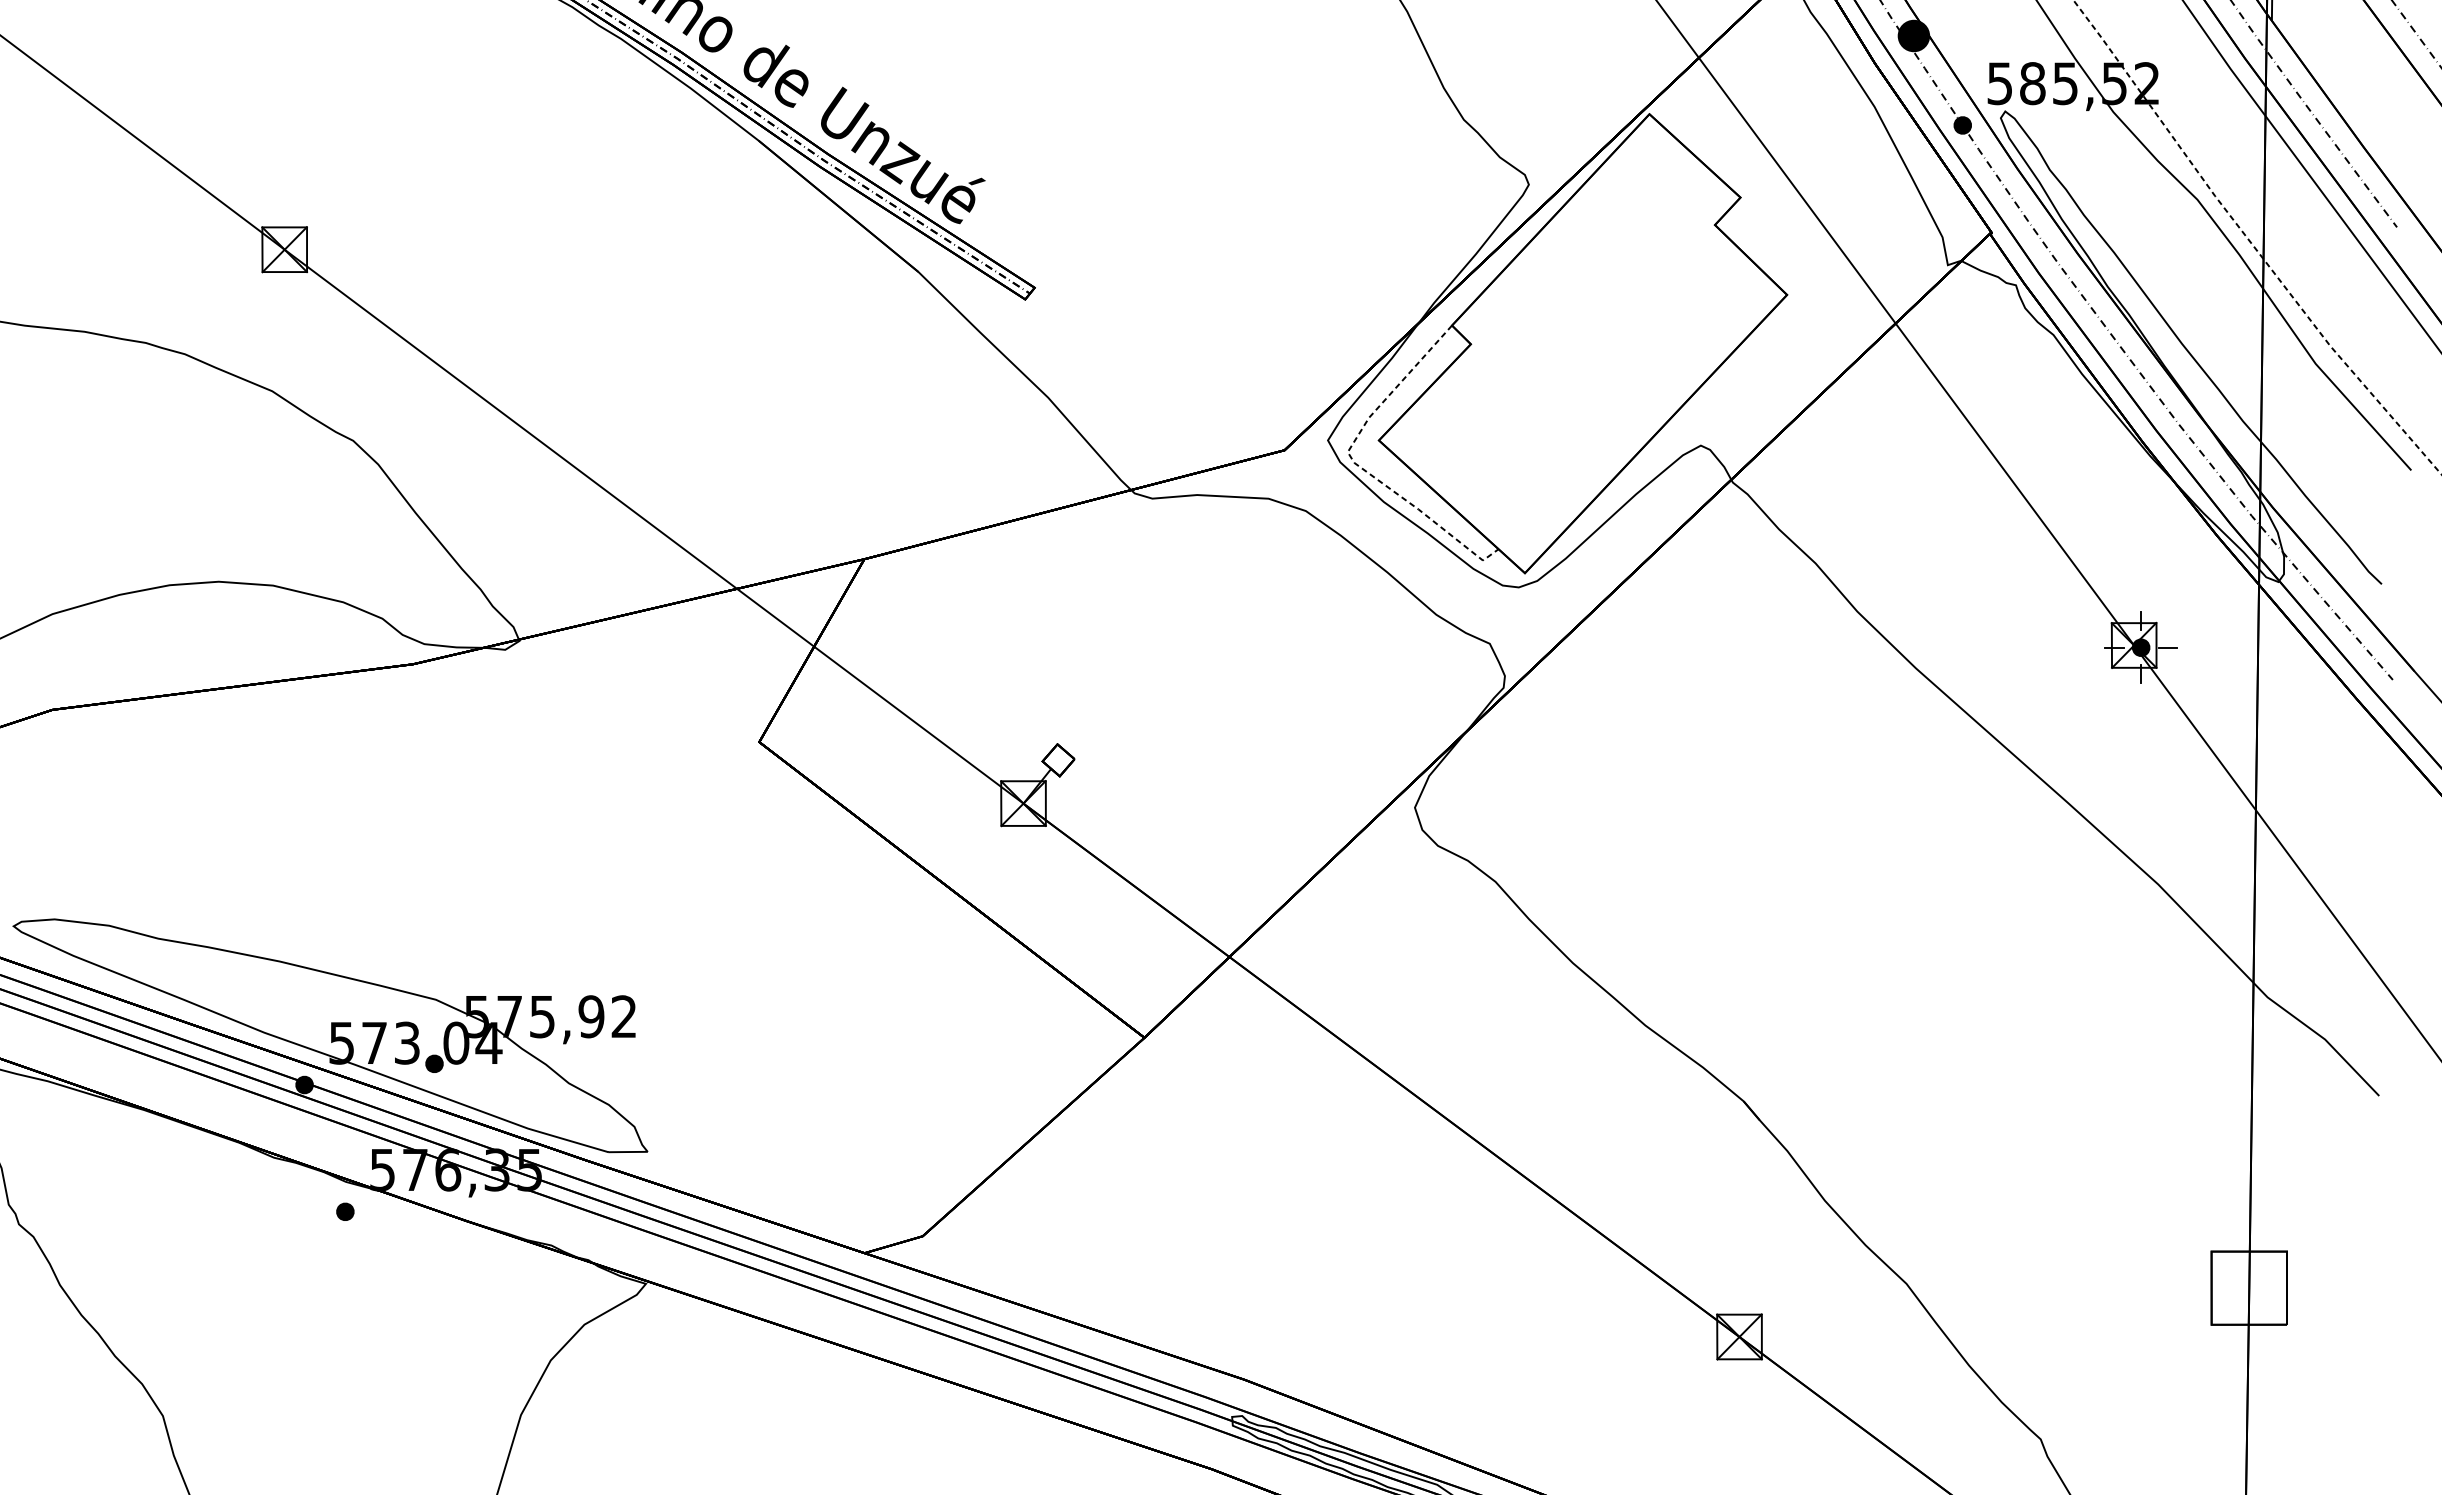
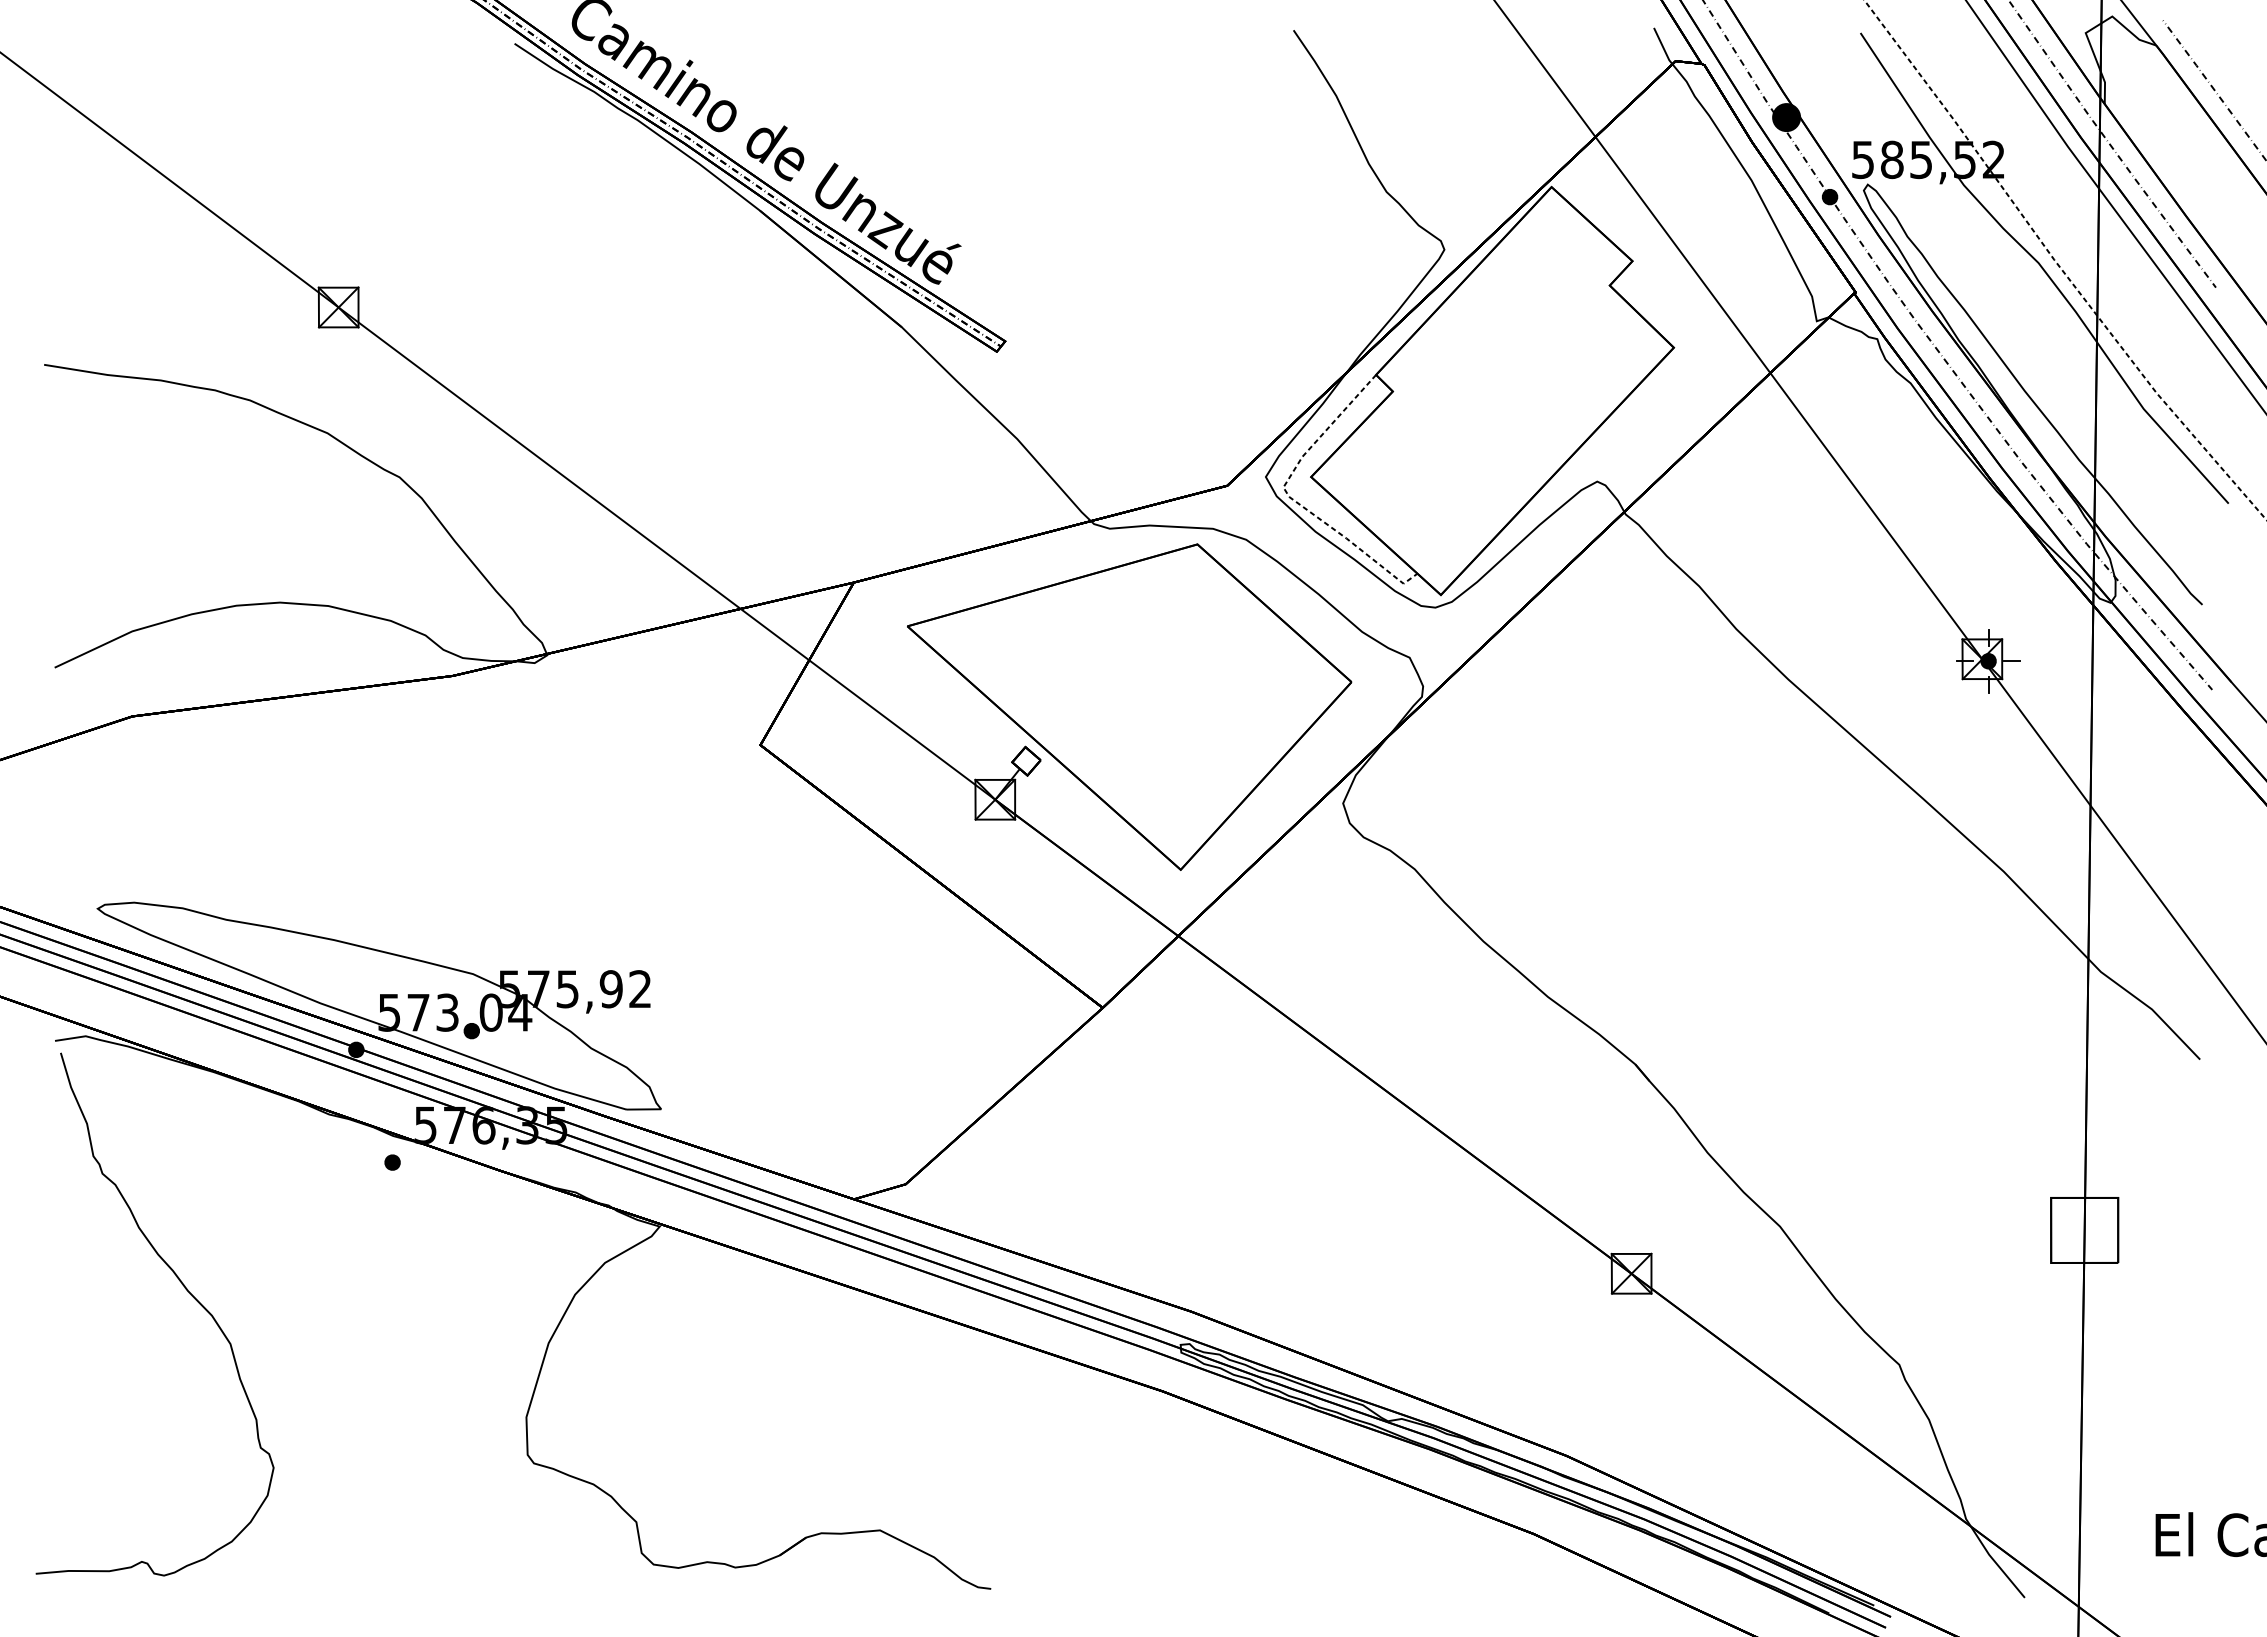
part: (1174, 698) -> (1129, 706), added

